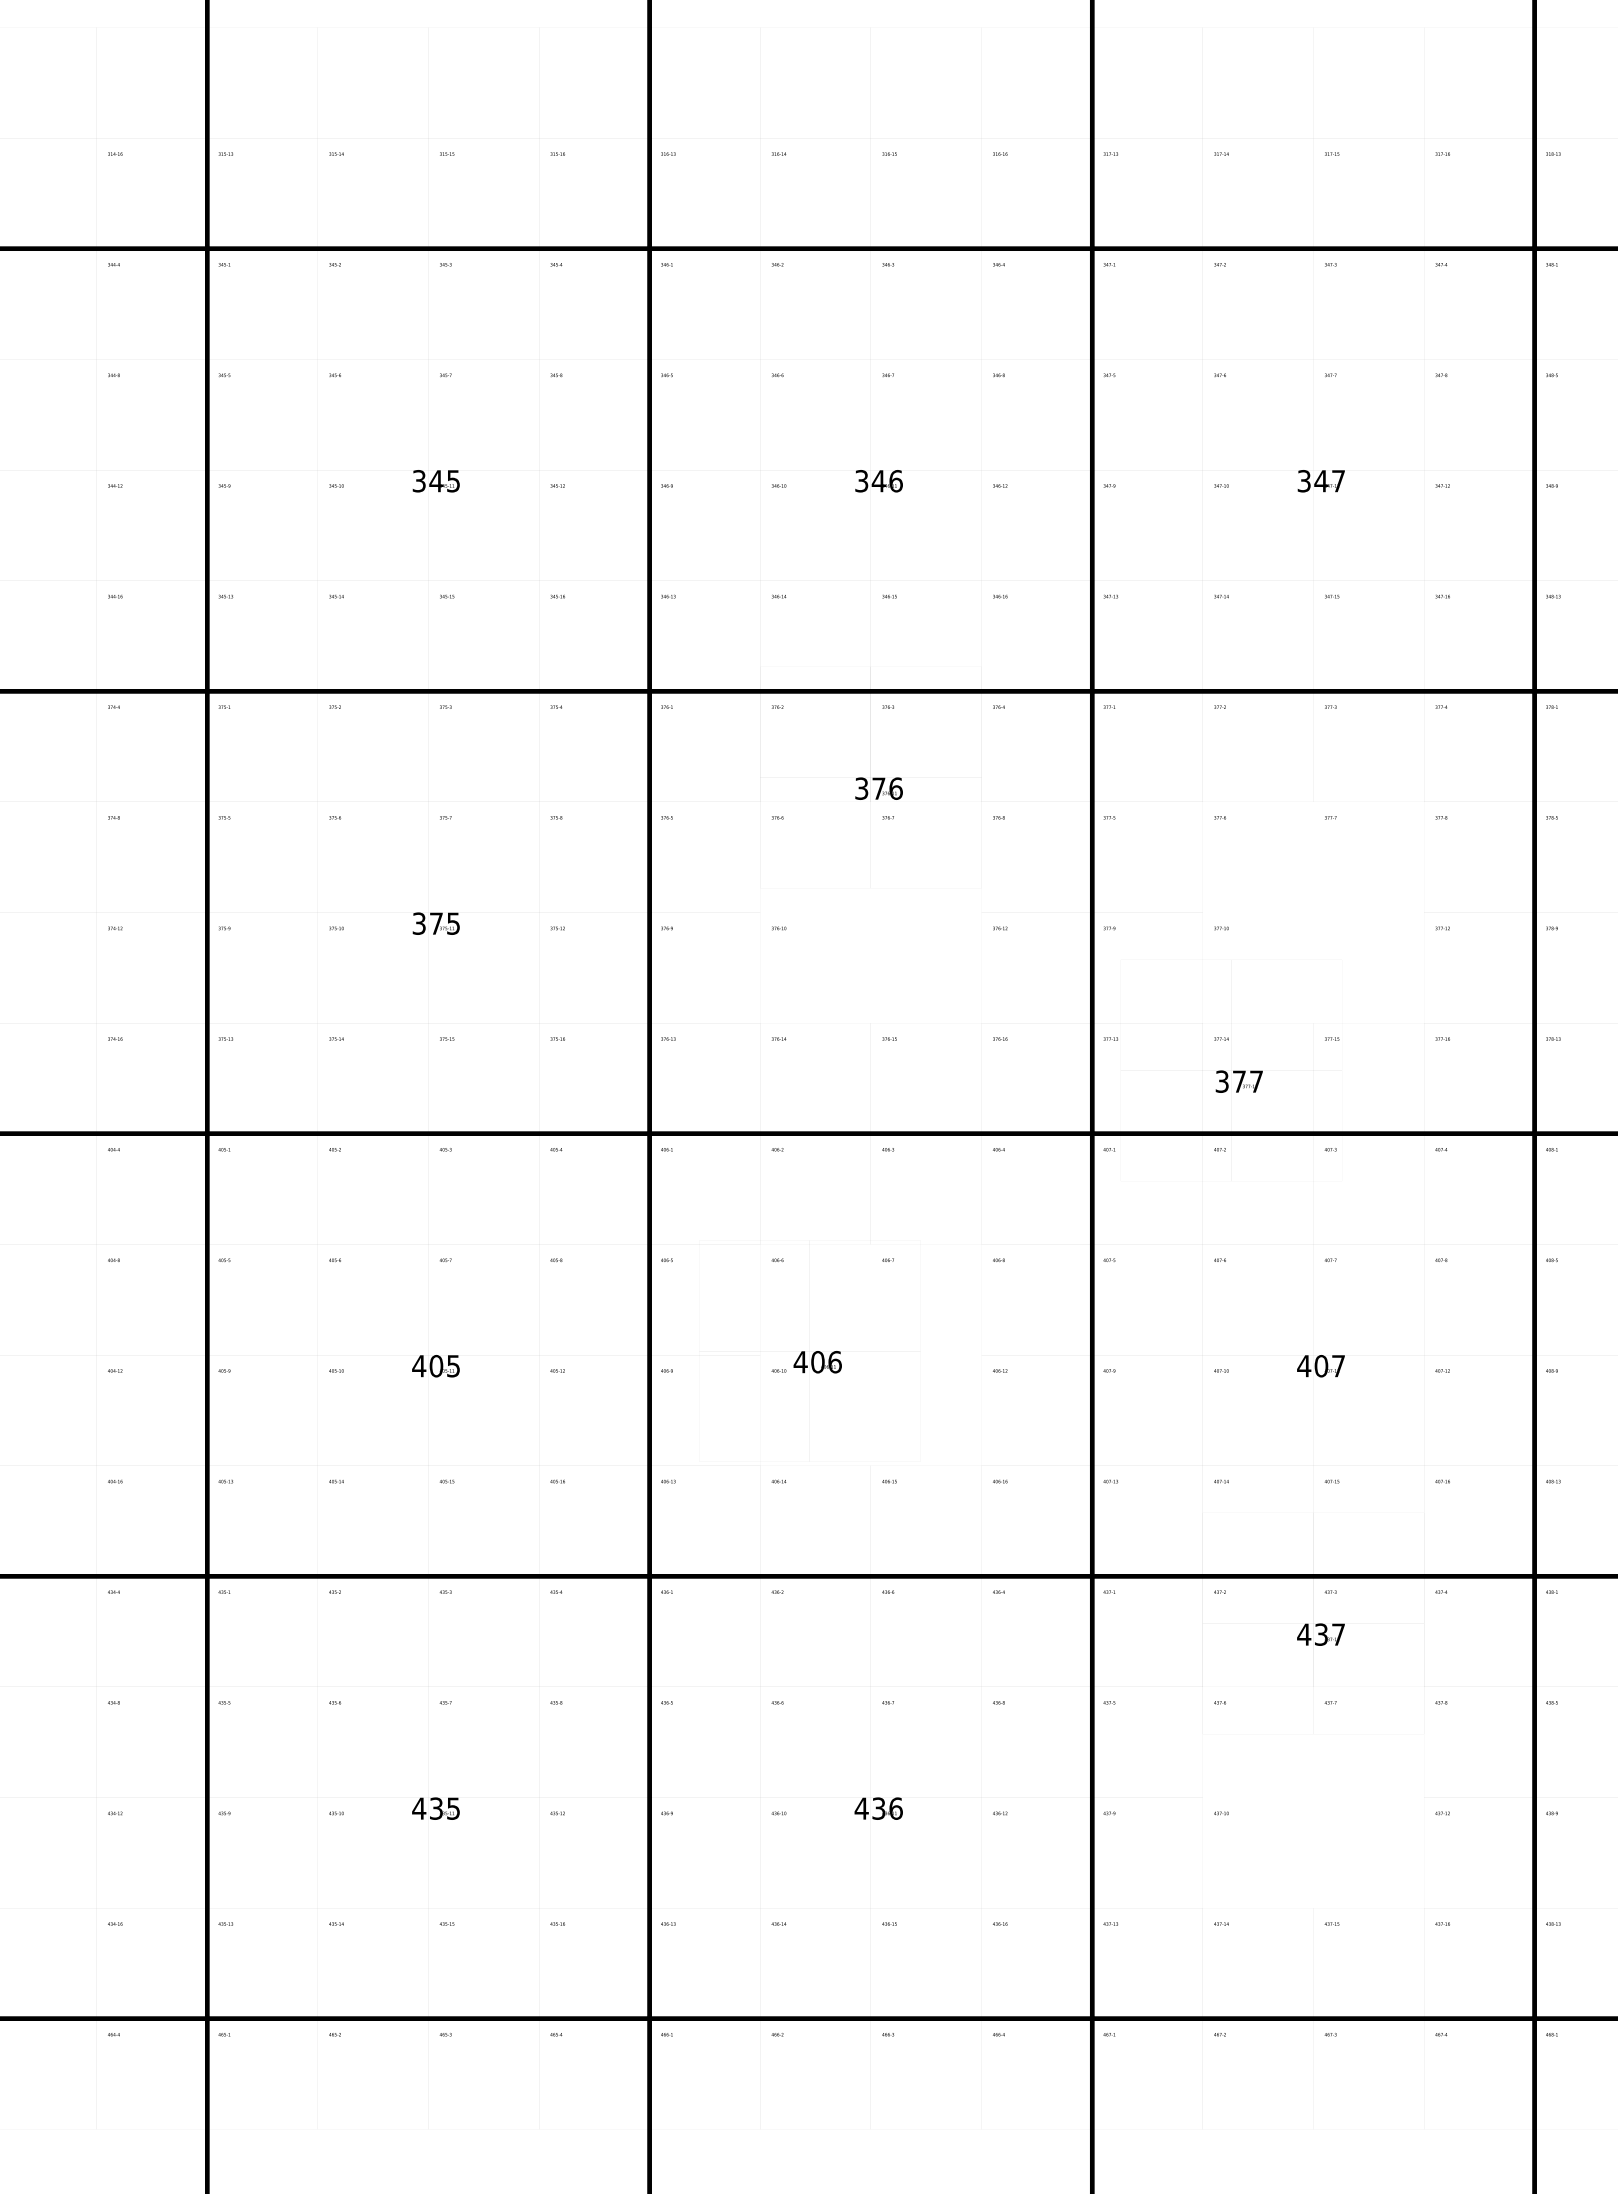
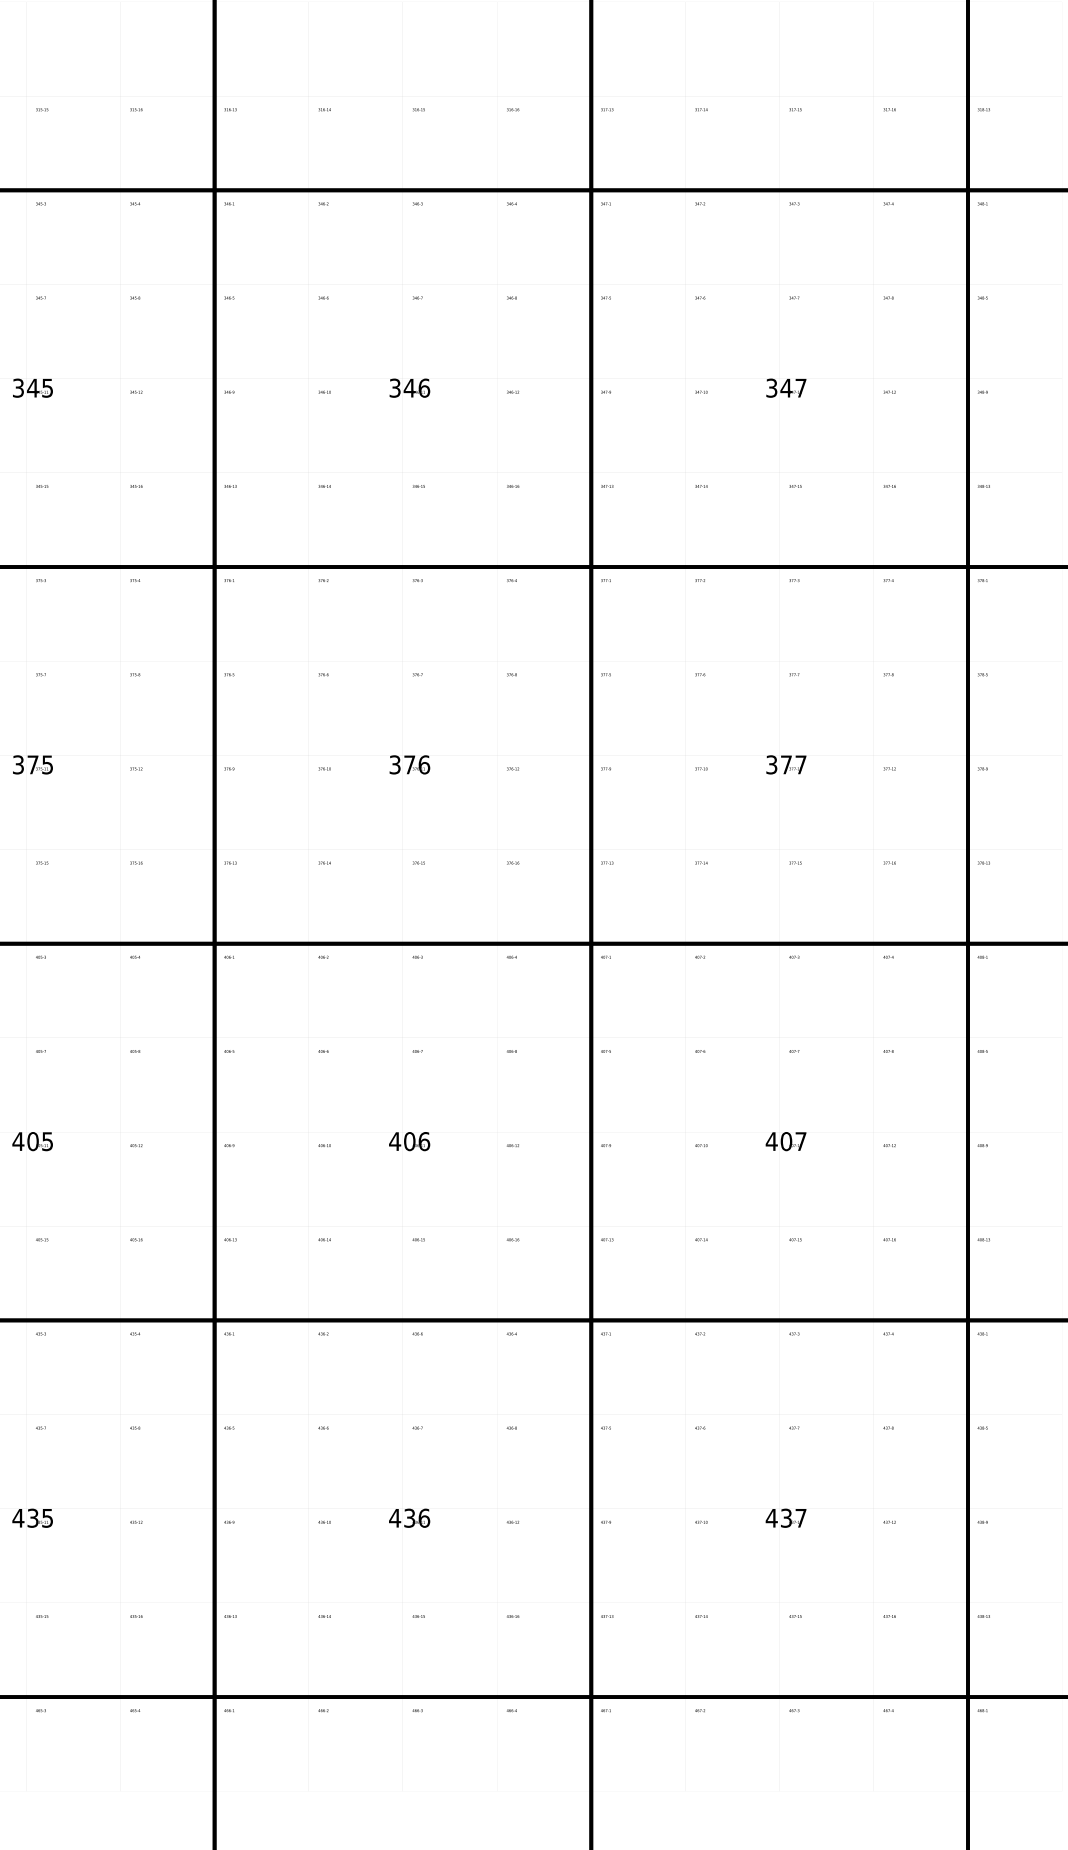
text: (878, 788) -> (409, 764), moved
text: (1238, 1081) -> (785, 764), moved
text: (817, 1362) -> (409, 1141), moved
text: (1320, 1634) -> (785, 1518), moved

